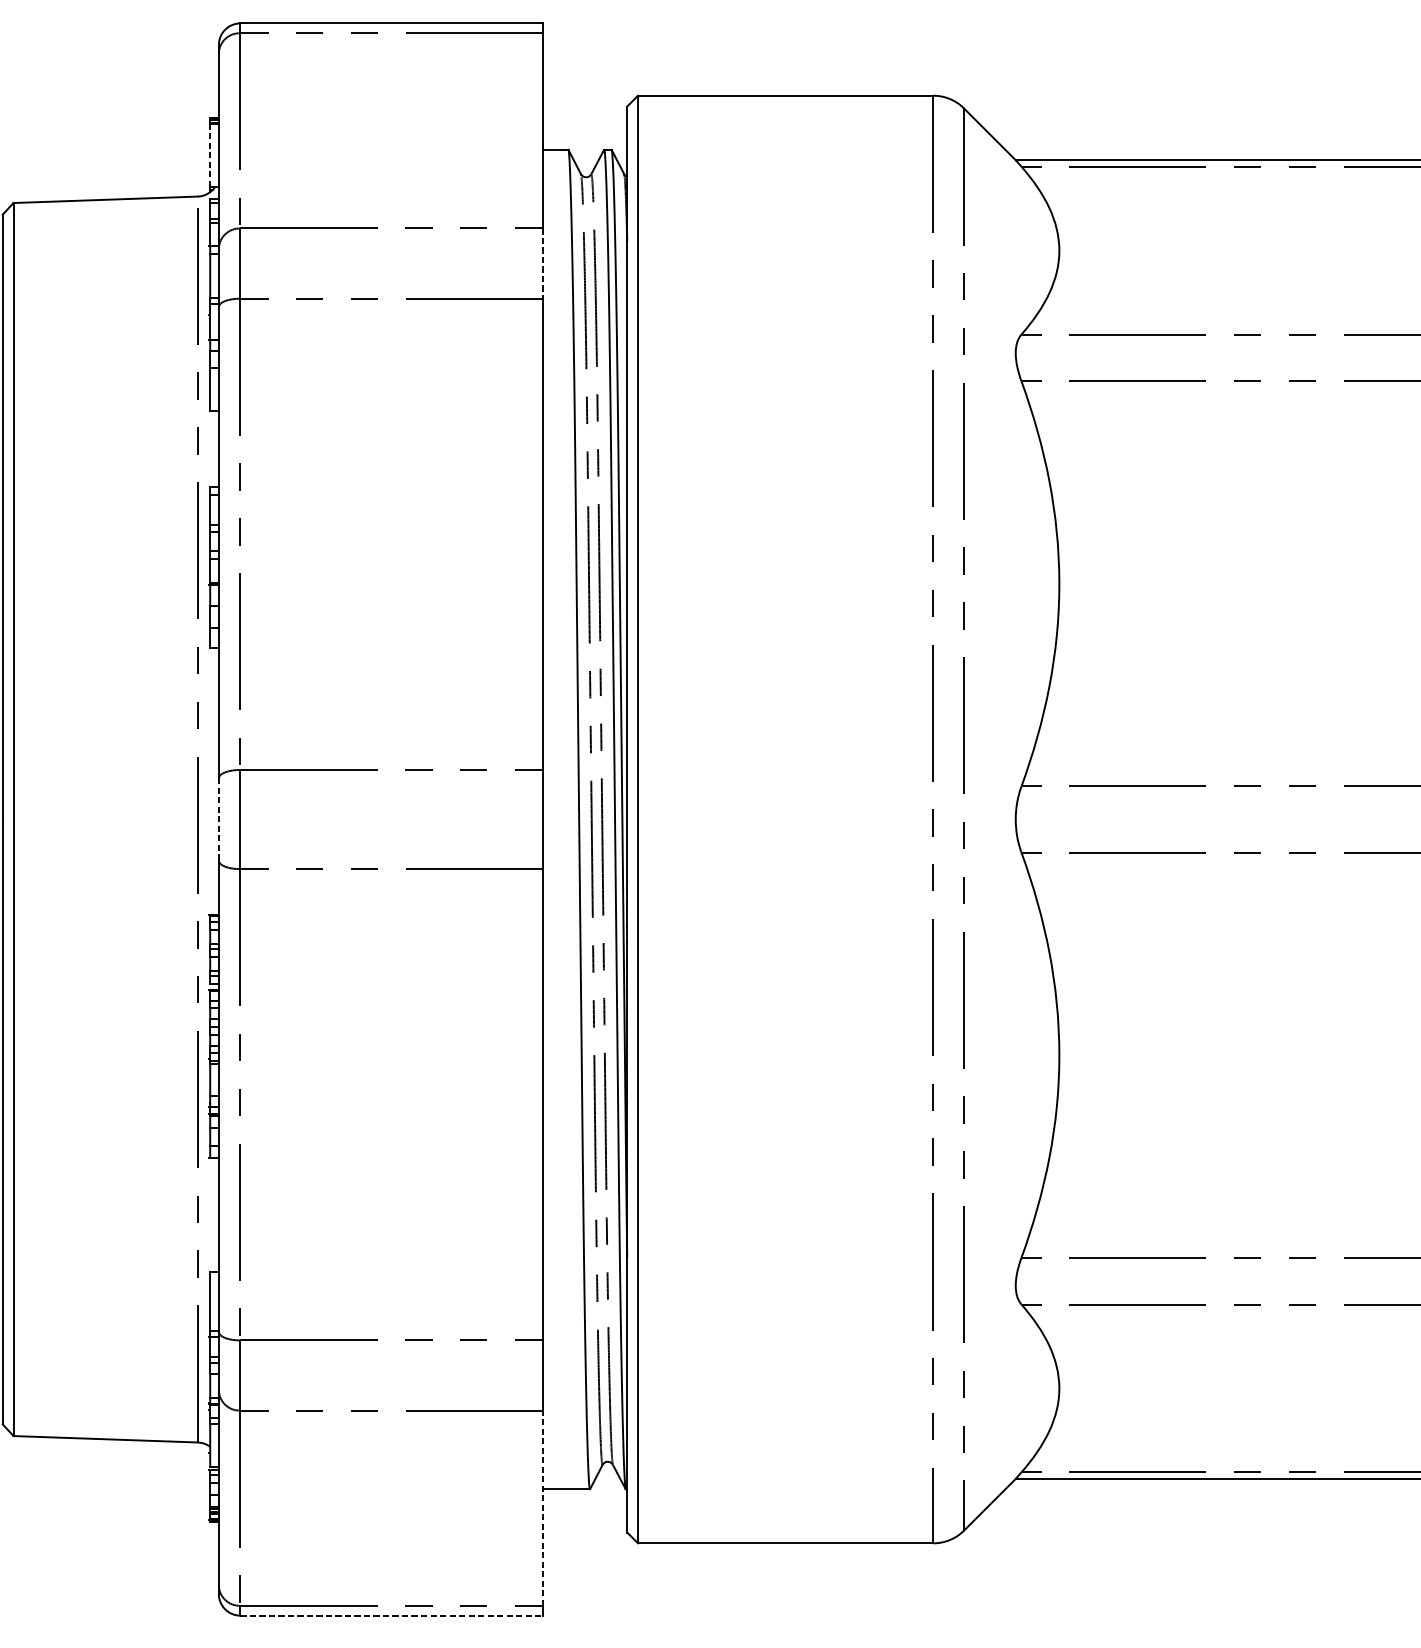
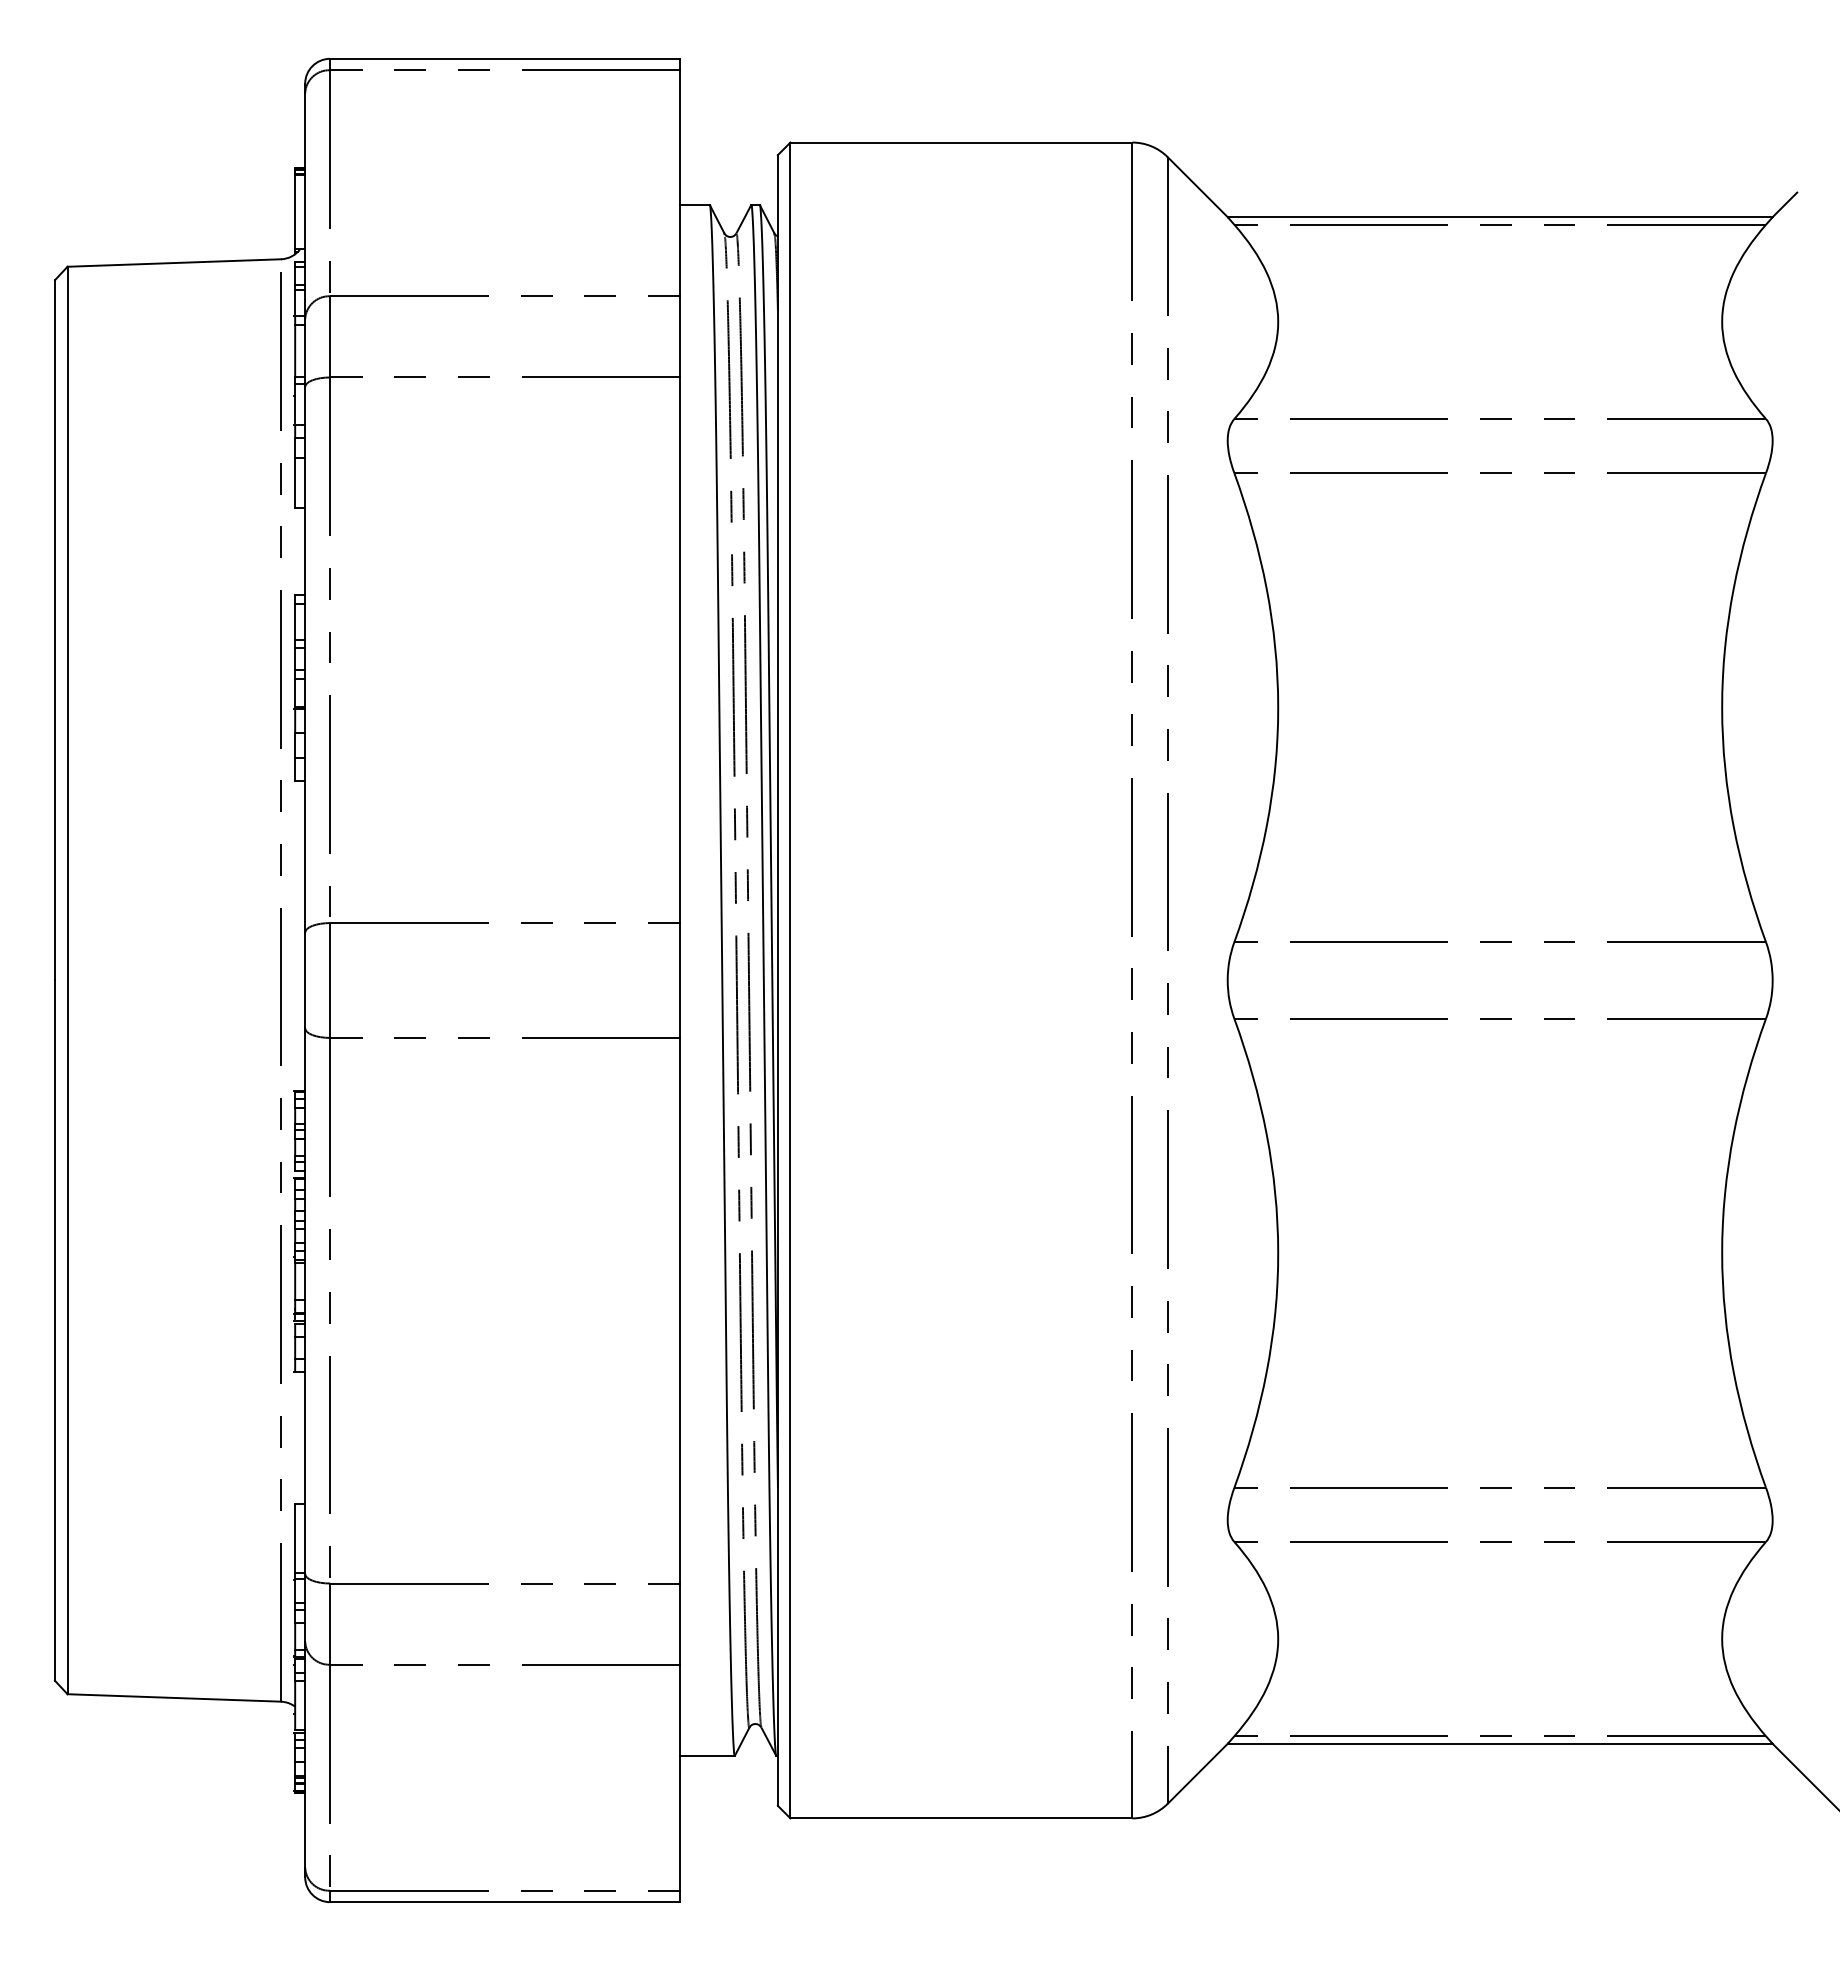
line: (210, 155) -> (295, 211), dashed -> solid
line: (543, 263) -> (680, 336), dashed -> solid
line: (219, 819) -> (305, 980), dashed -> solid
line: (543, 1508) -> (680, 1777), dashed -> solid
line: (391, 1615) -> (505, 1902), dashed -> solid

